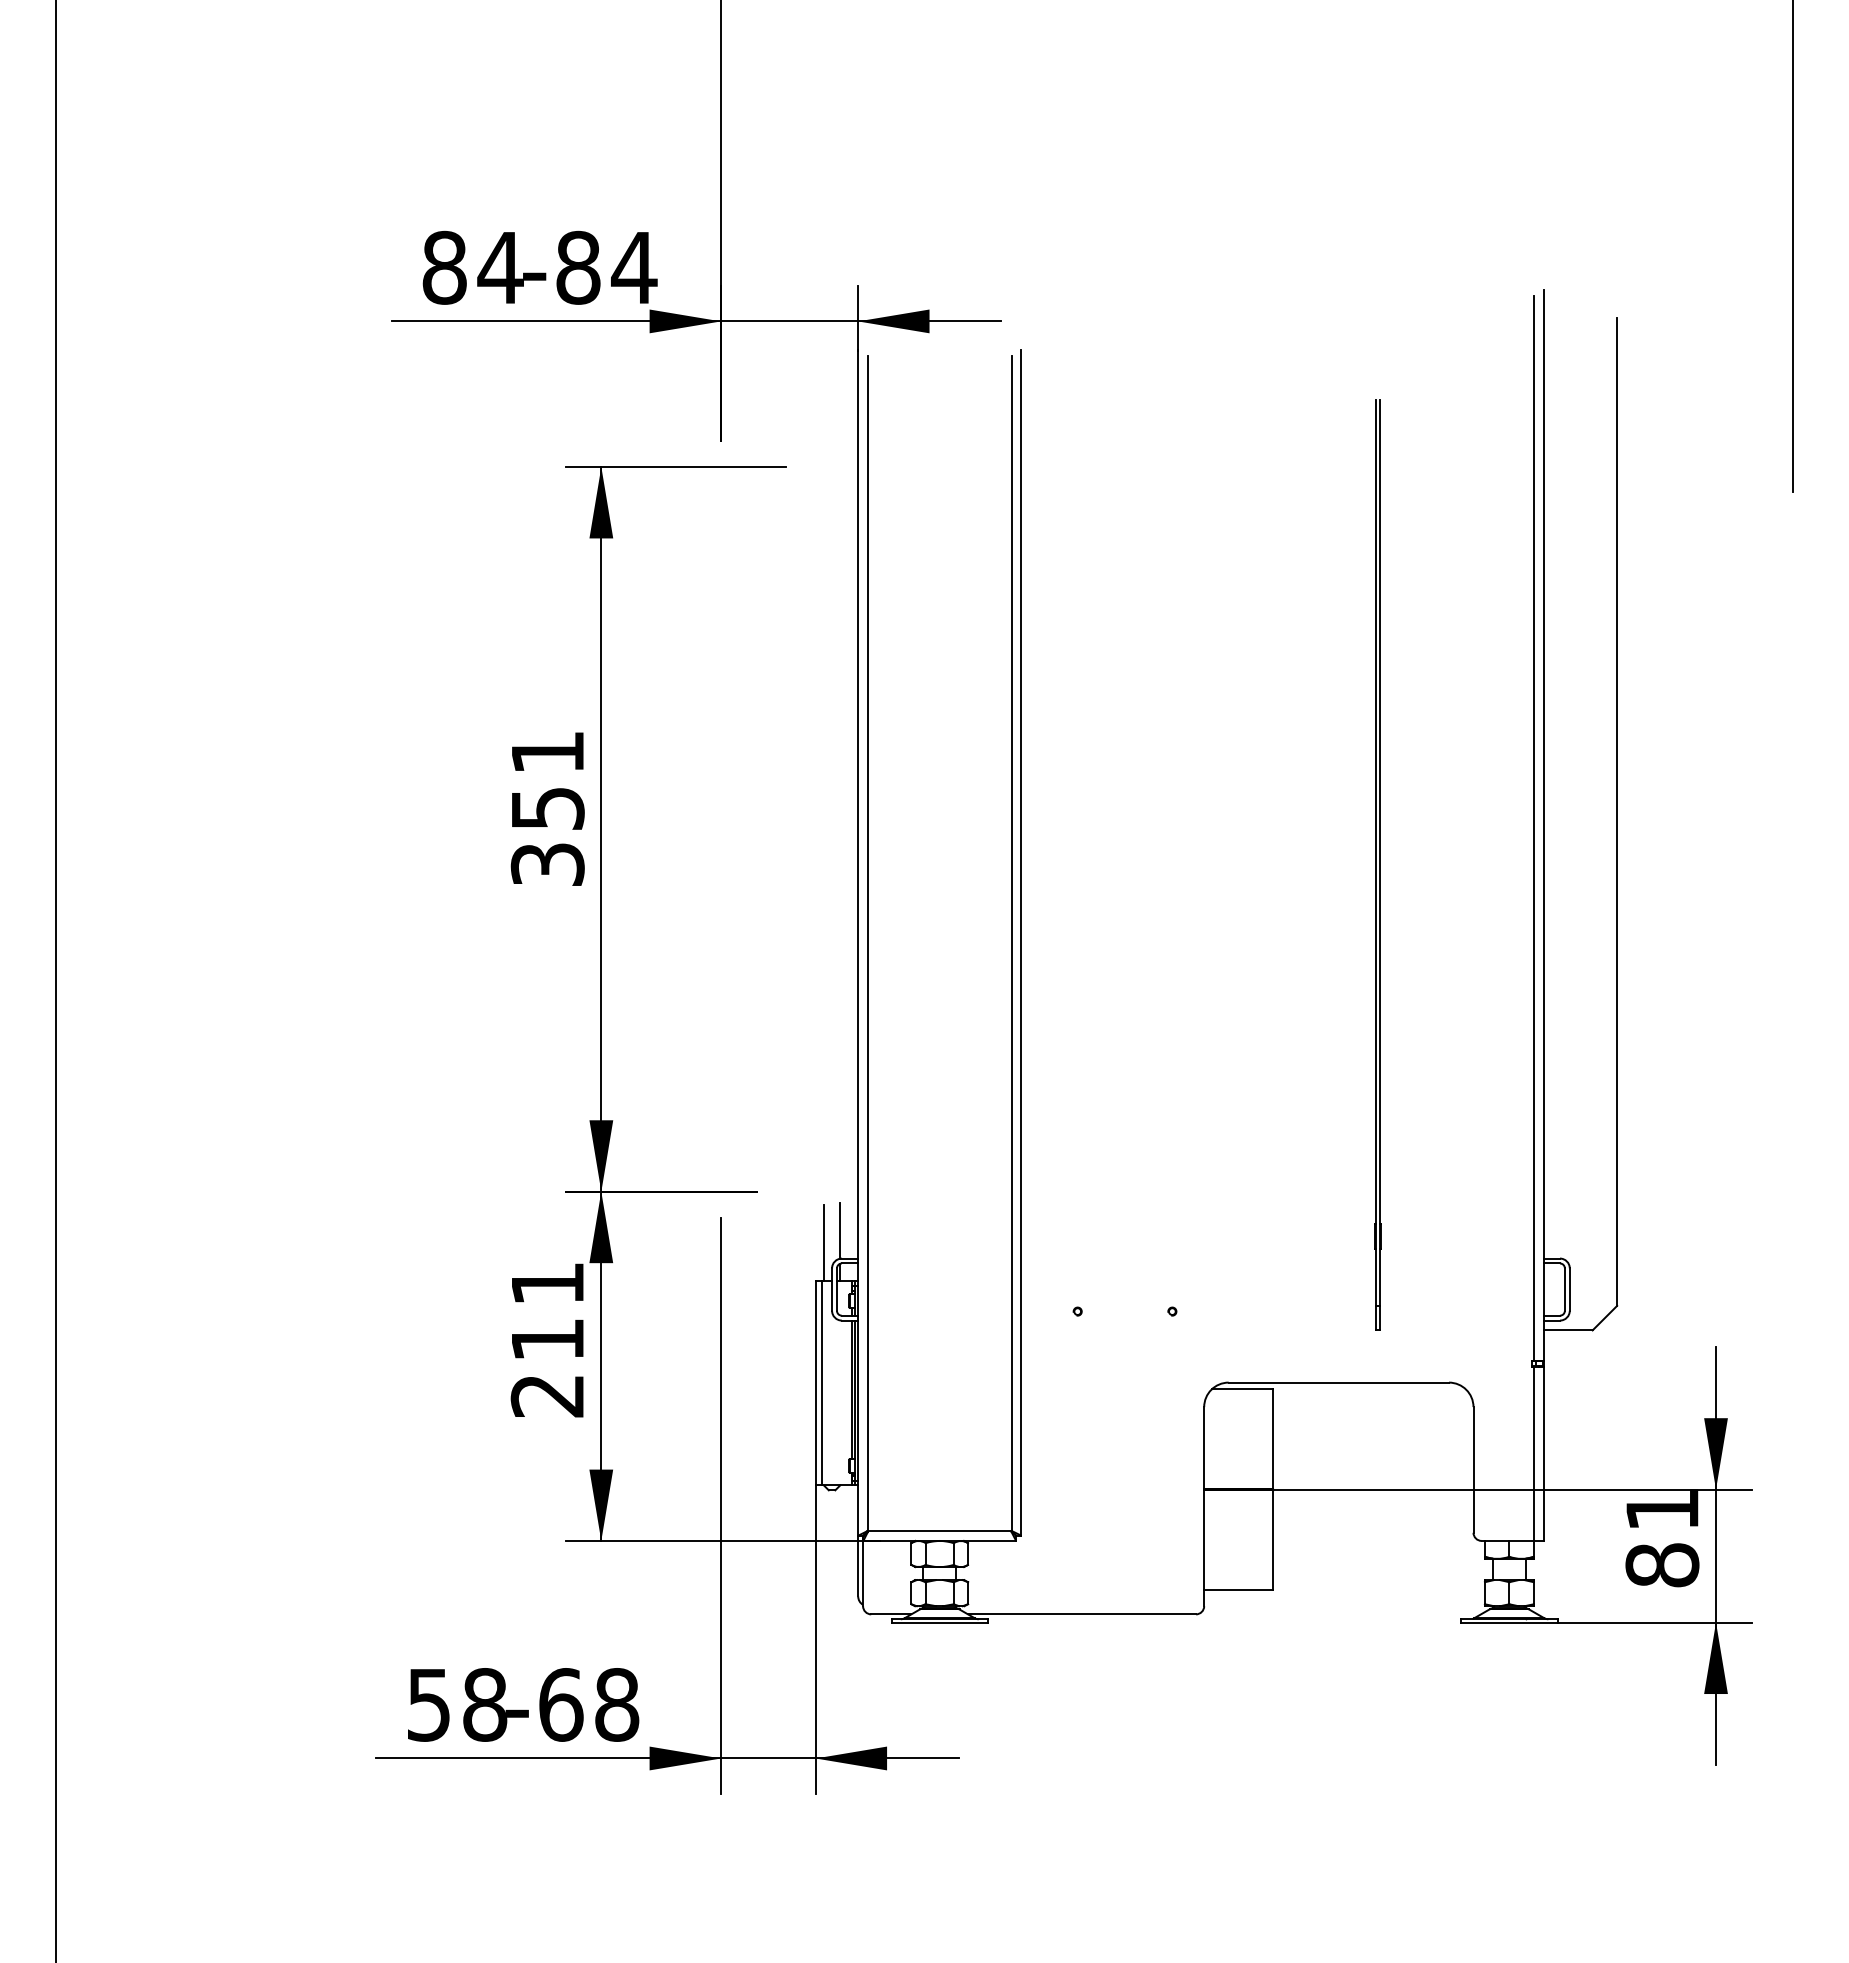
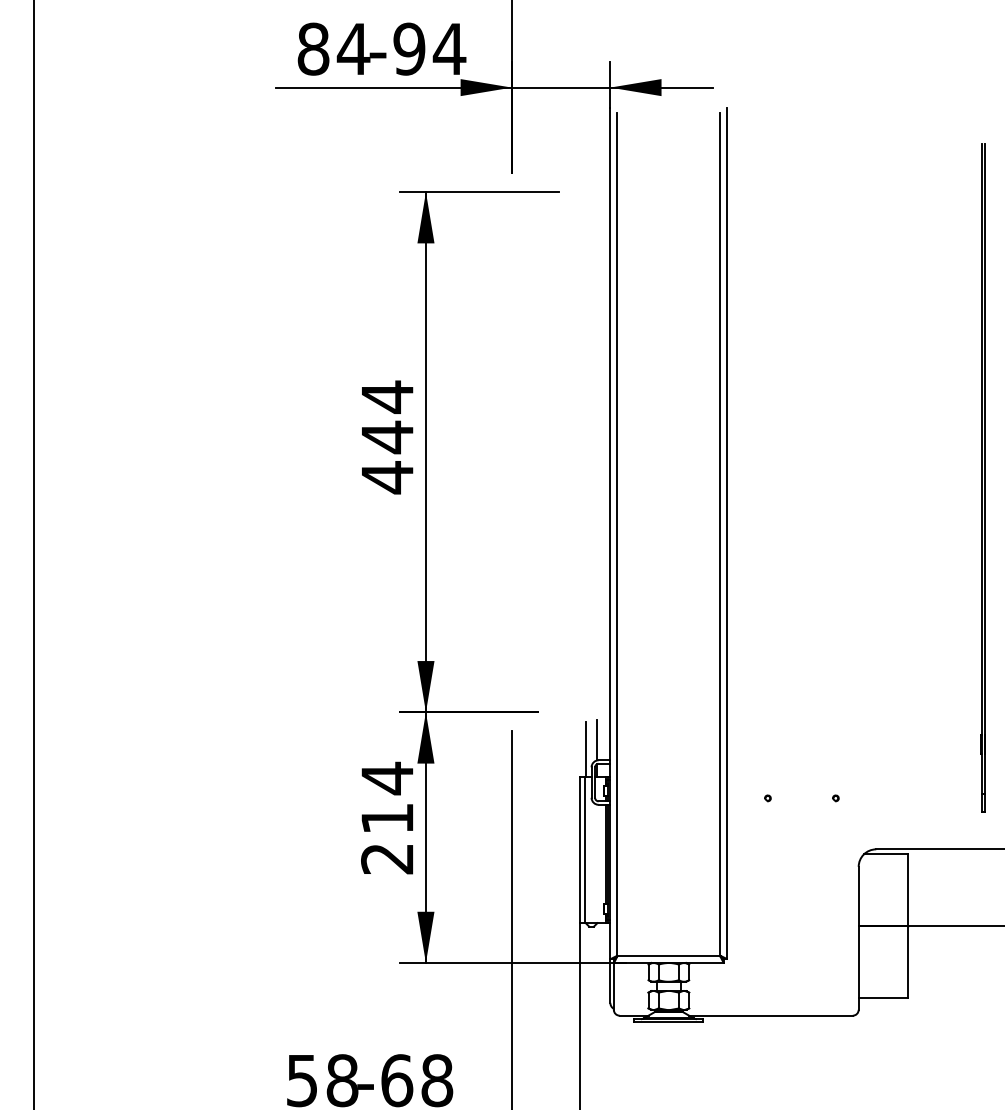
text: (578, 267) -> (409, 48), -84 -> -94
text: (547, 808) -> (387, 437), 351 -> 444
text: (547, 1283) -> (387, 778), 211 -> 214

